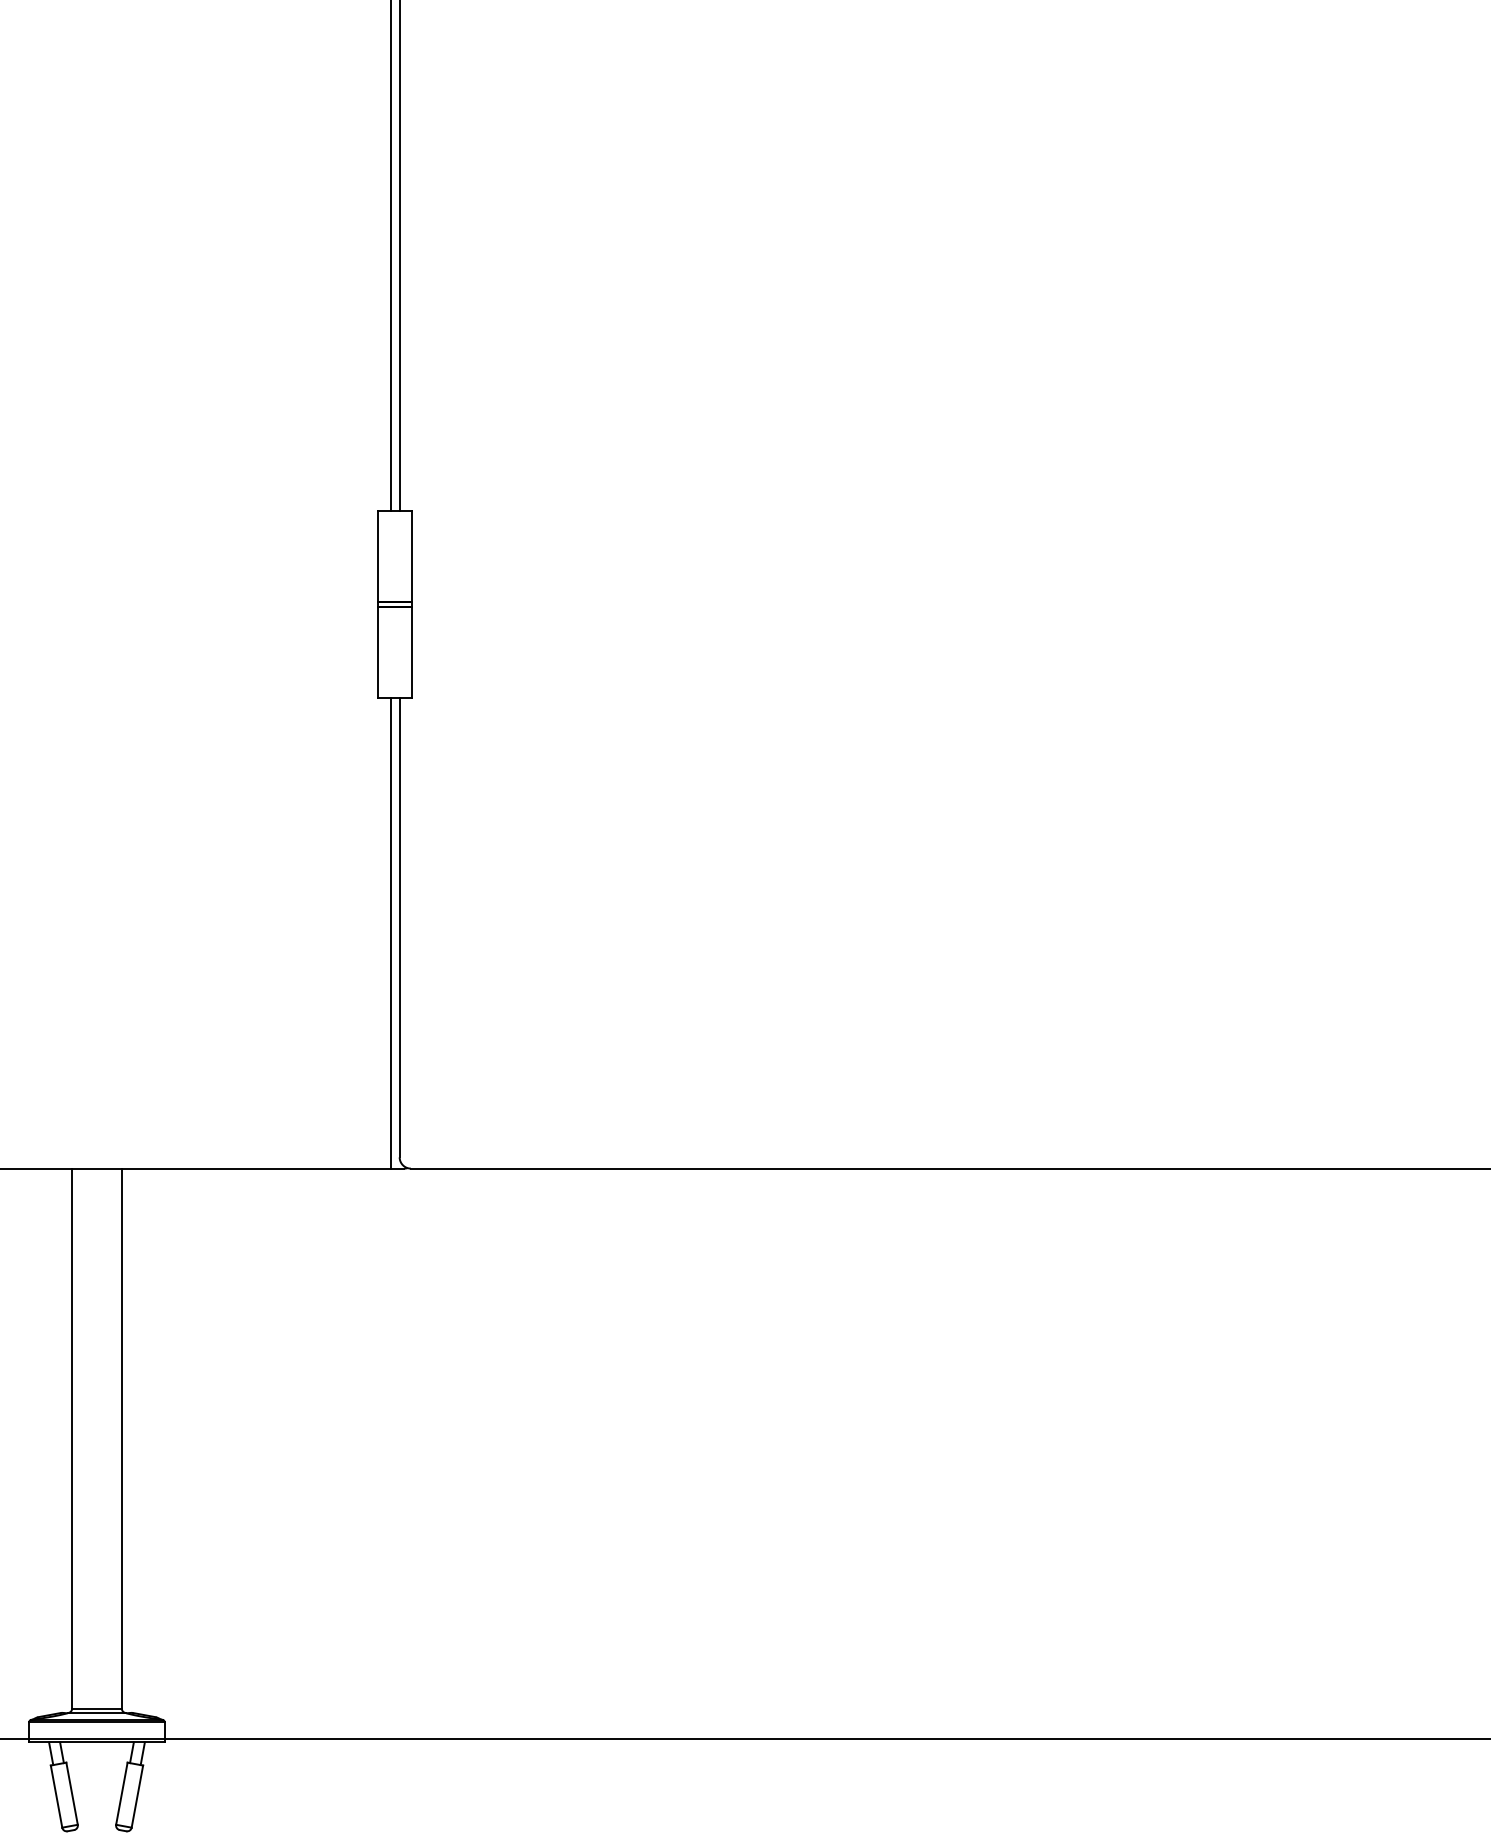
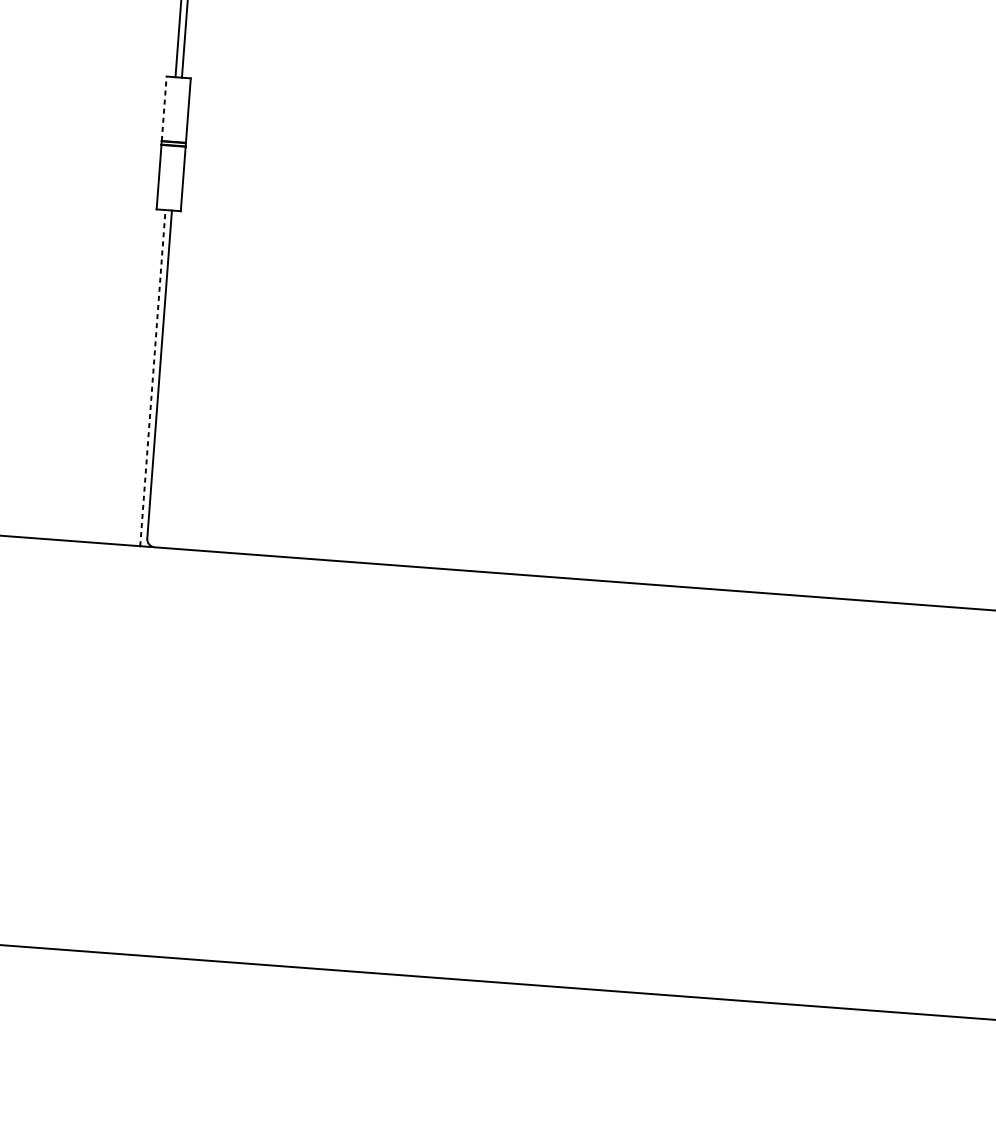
line: (378, 556) -> (164, 108), solid -> dashed
line: (390, 933) -> (152, 378), solid -> dashed

